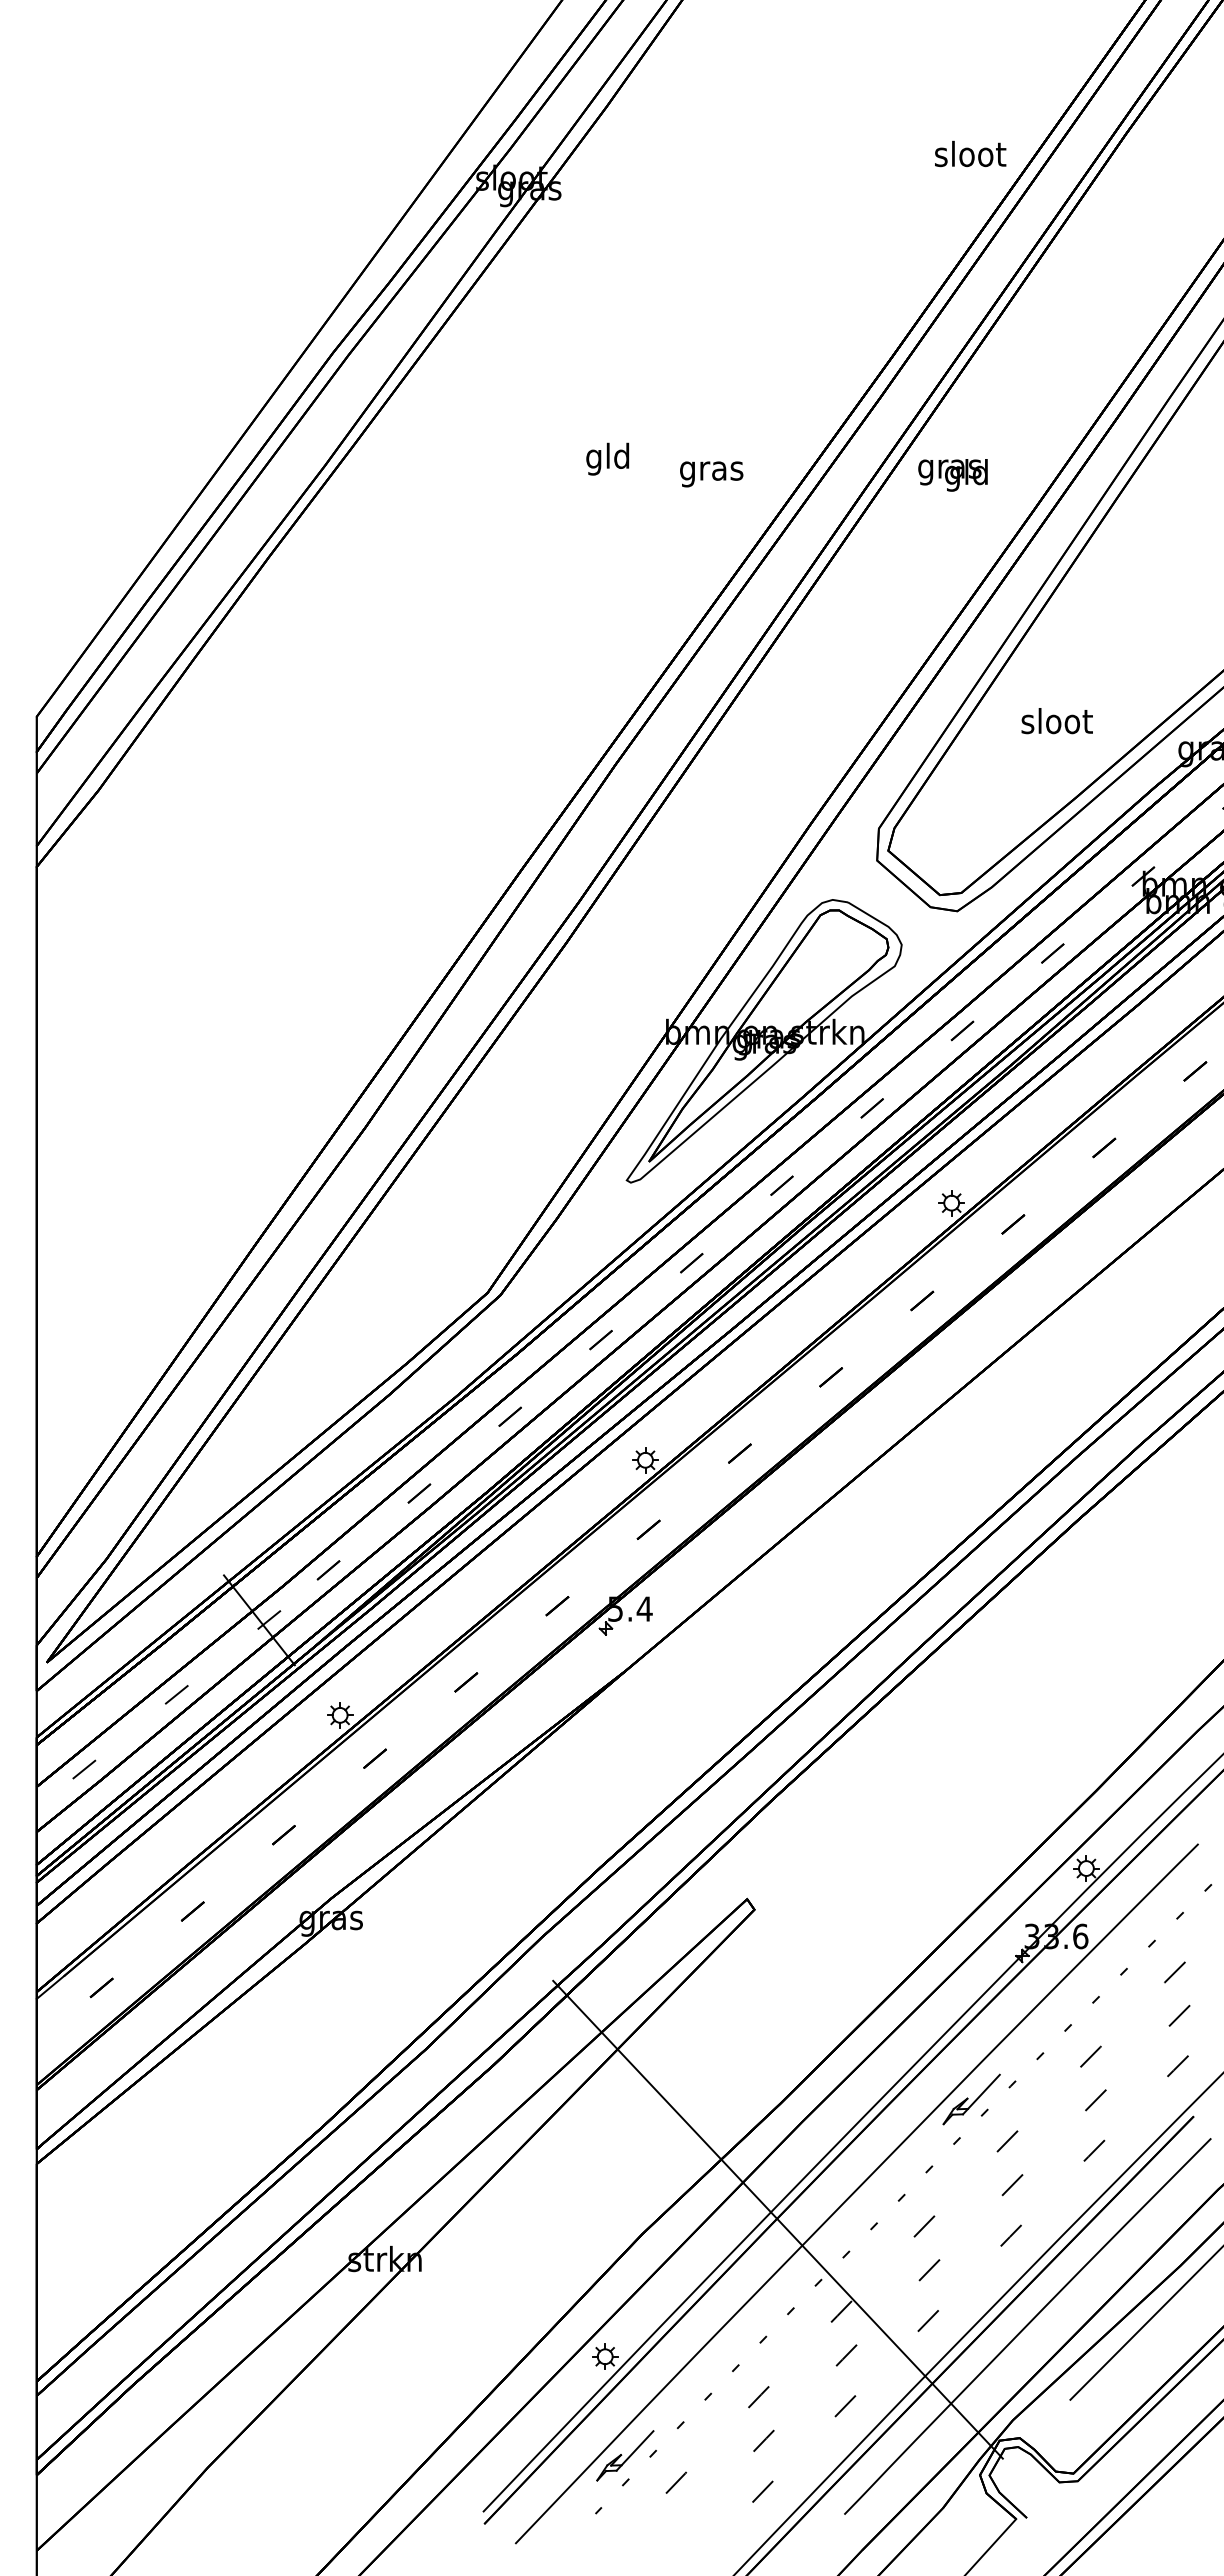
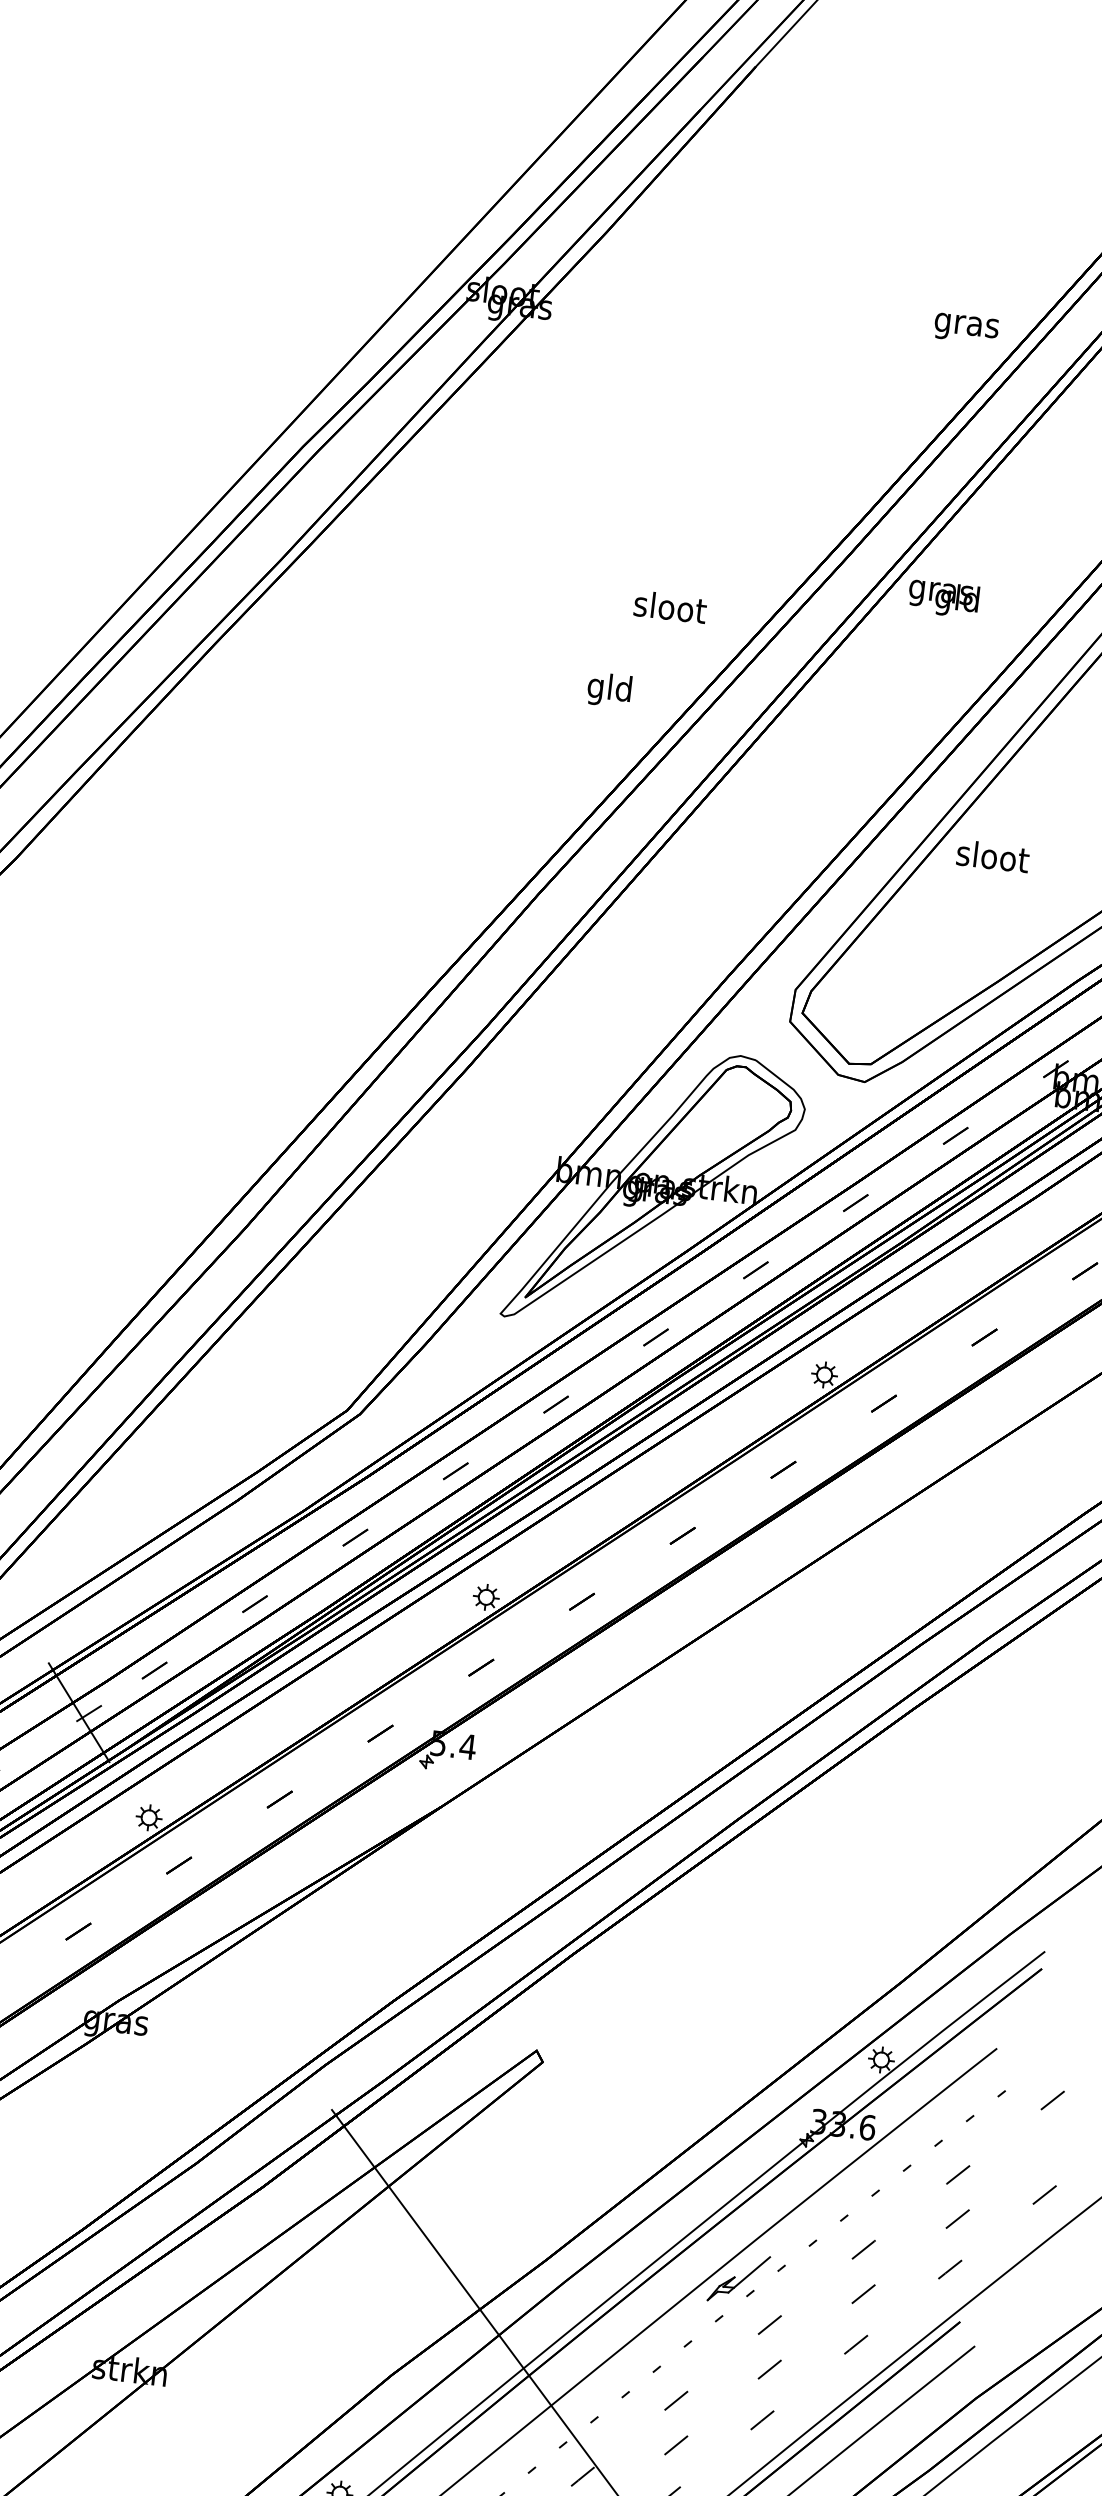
text: (970, 156) -> (967, 324), sloot -> gras
text: (607, 458) -> (609, 689), moved
text: (711, 470) -> (669, 609), gras -> sloot
text: (952, 475) -> (943, 599), moved
text: (1056, 721) -> (992, 856), moved

